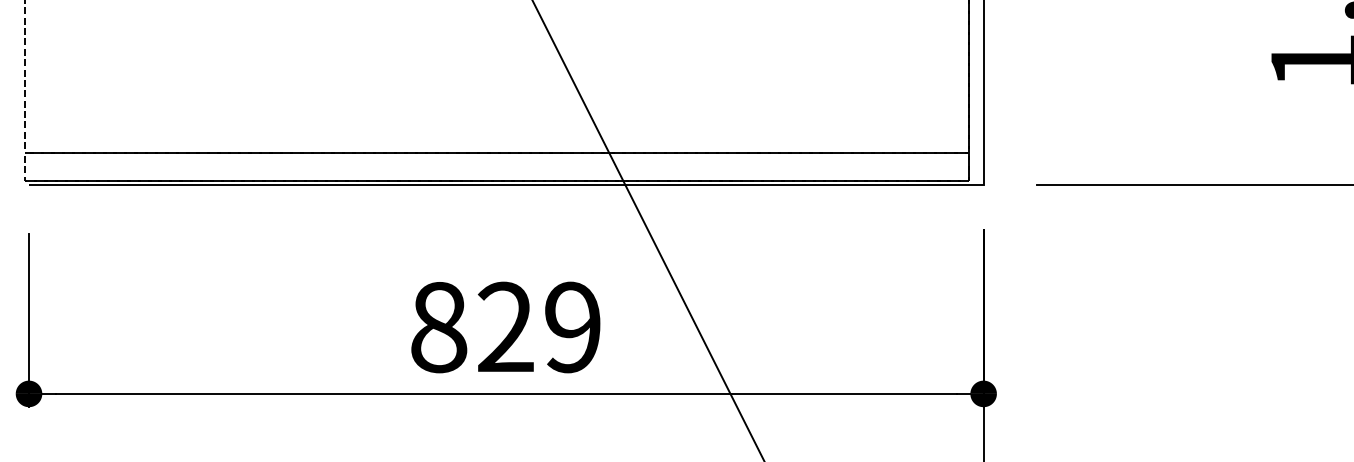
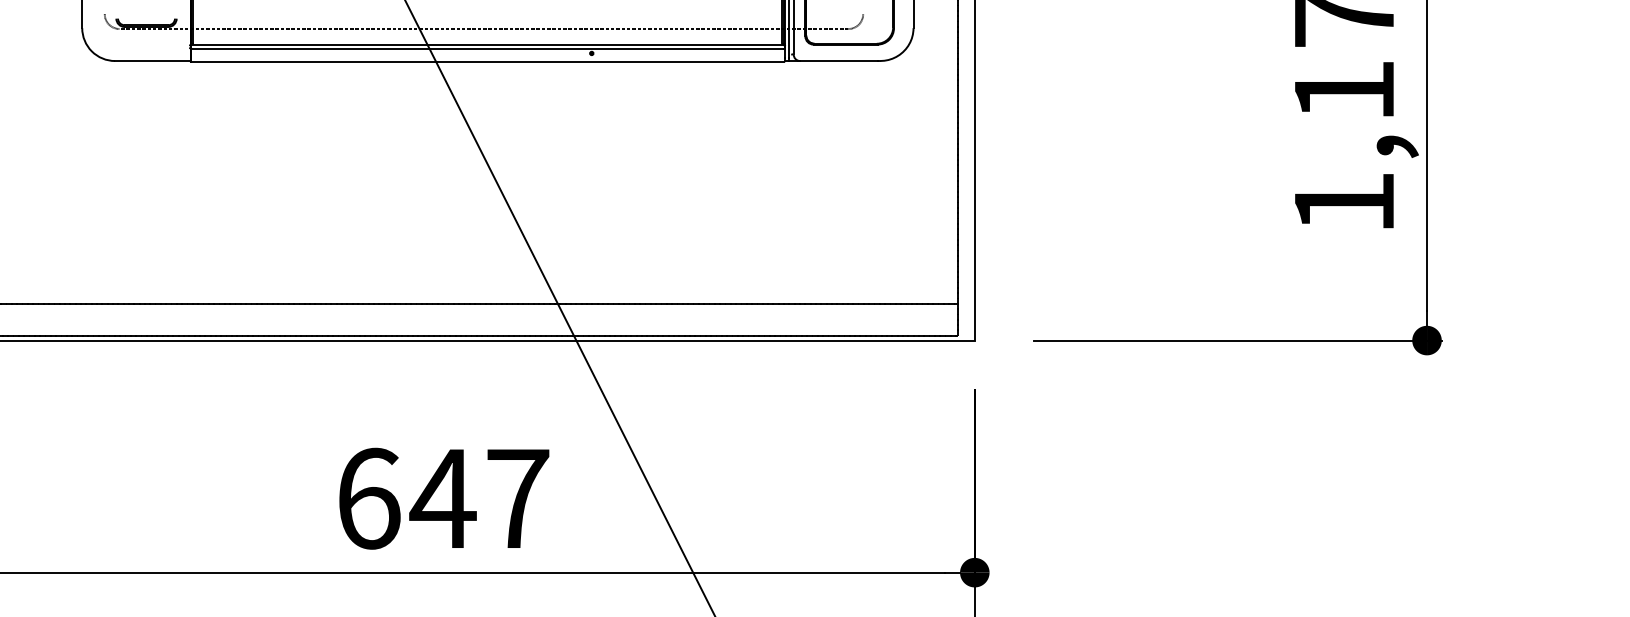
text: (506, 327) -> (443, 498), 829 -> 647

